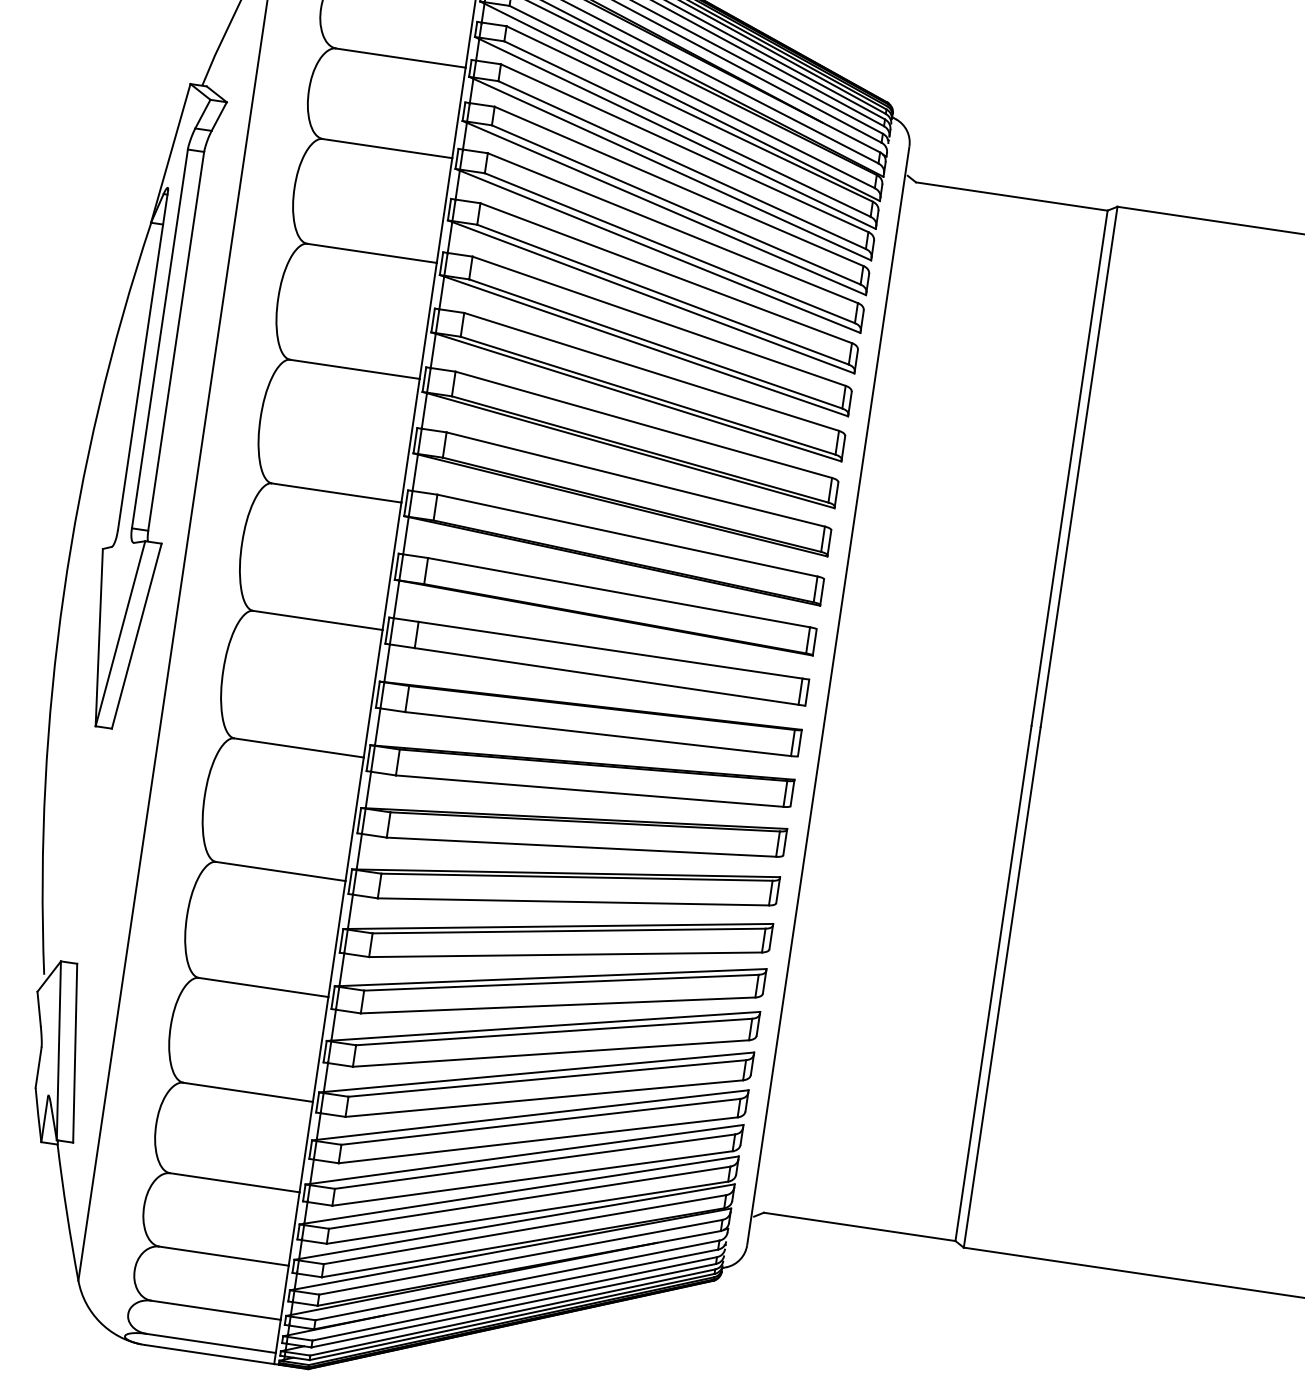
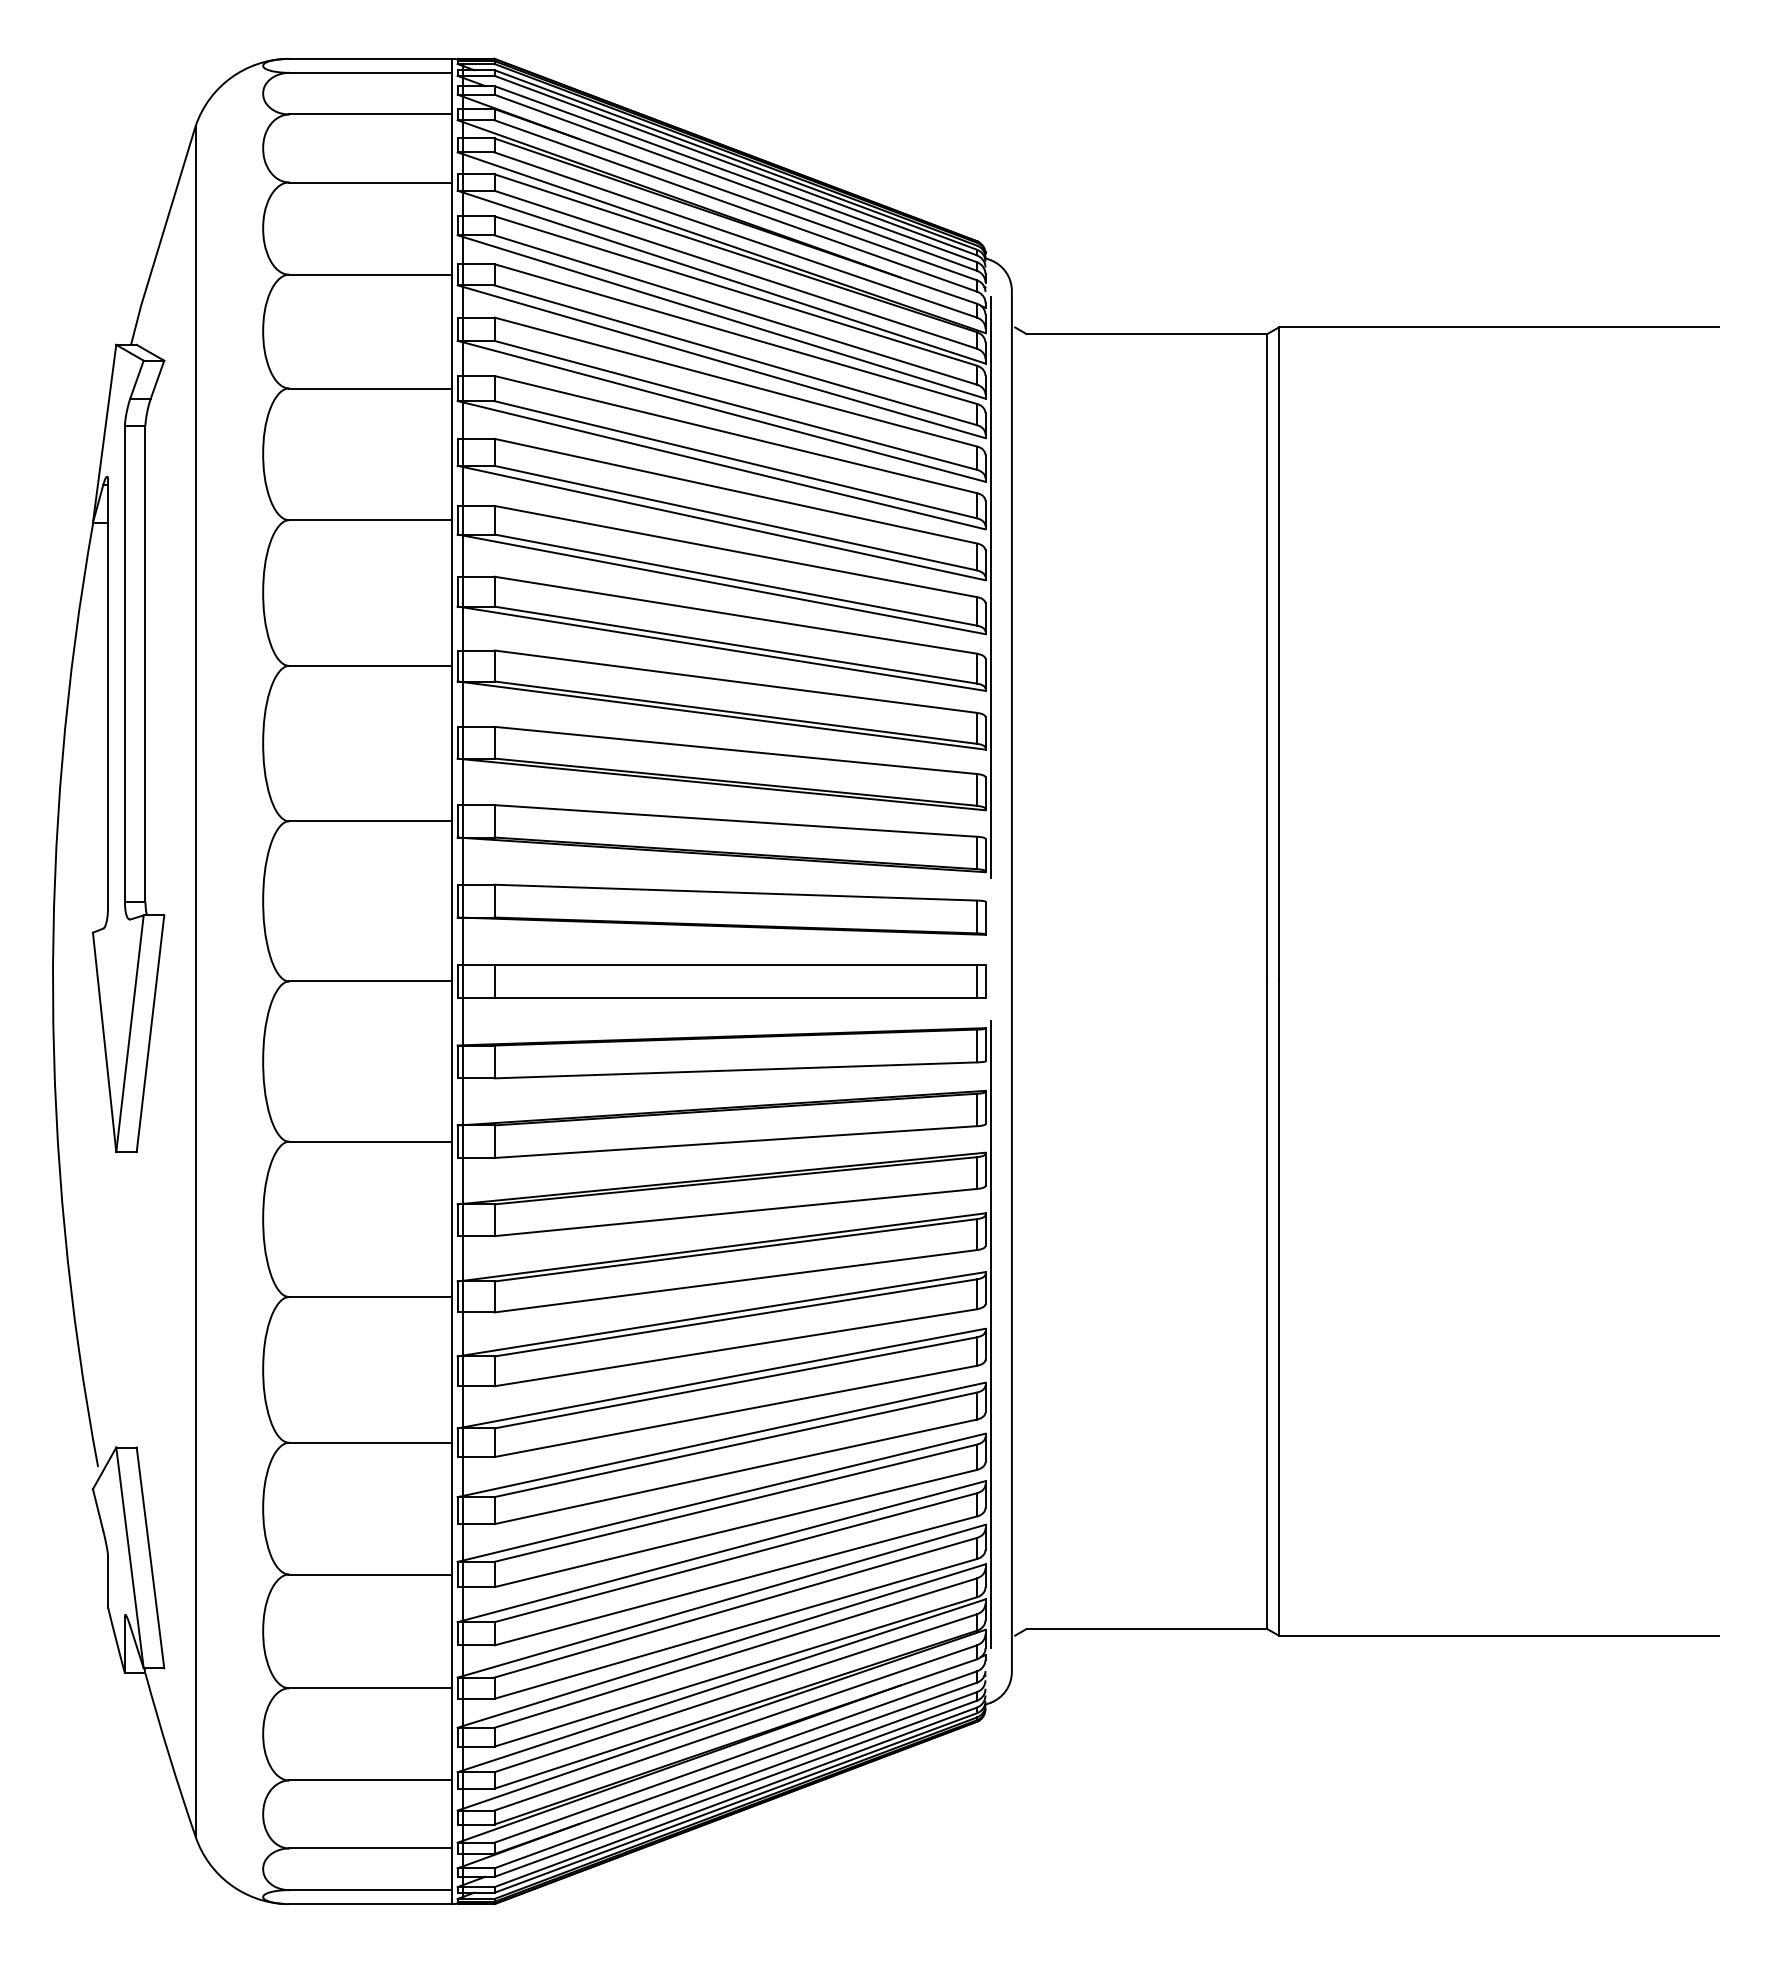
line: (857, 379) -> (990, 586), added
line: (769, 974) -> (990, 1334), added

